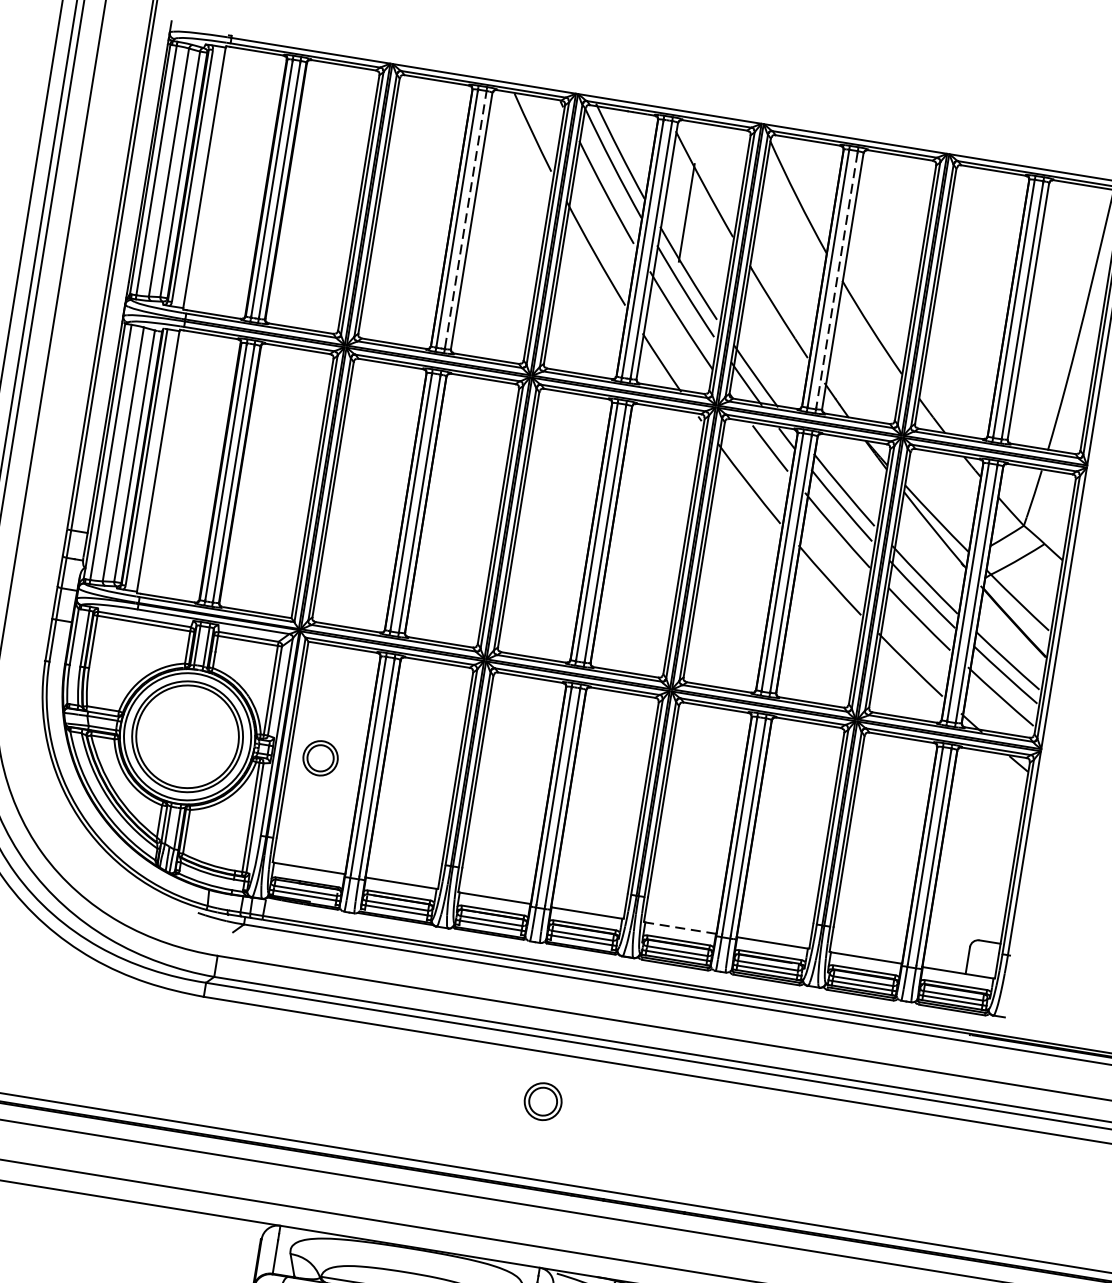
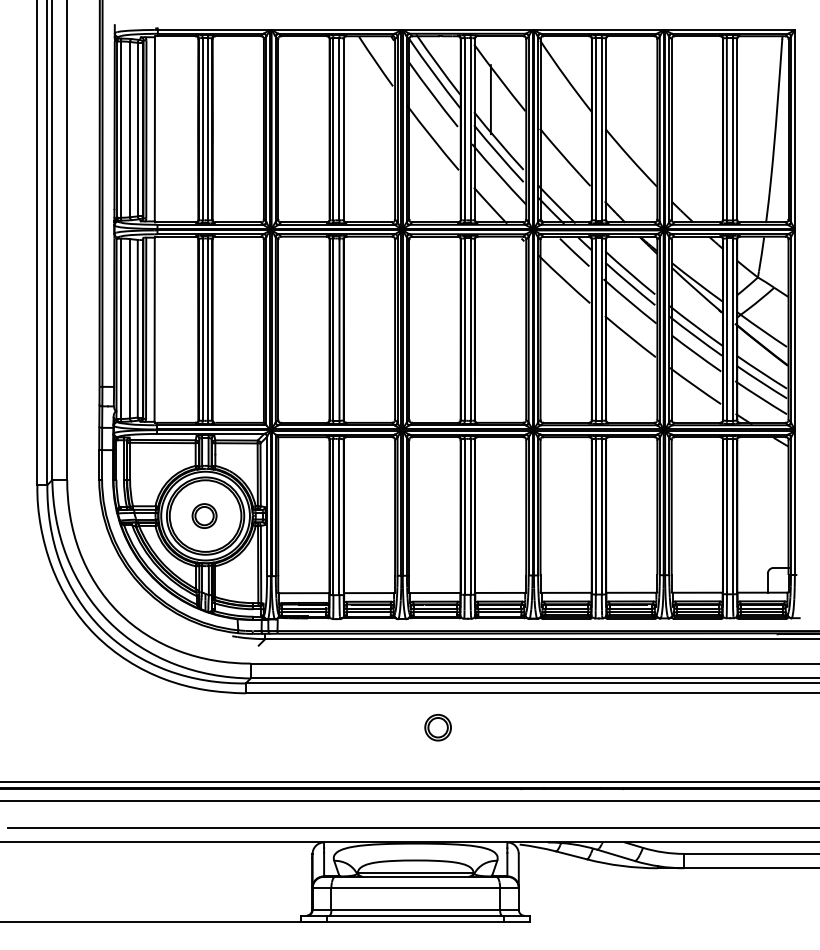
line: (465, 219) -> (339, 128), dashed -> solid
line: (836, 280) -> (601, 129), dashed -> solid
part: (320, 757) -> (204, 515), moved
line: (680, 927) -> (566, 592), dashed -> solid
part: (542, 1101) -> (437, 727), moved

